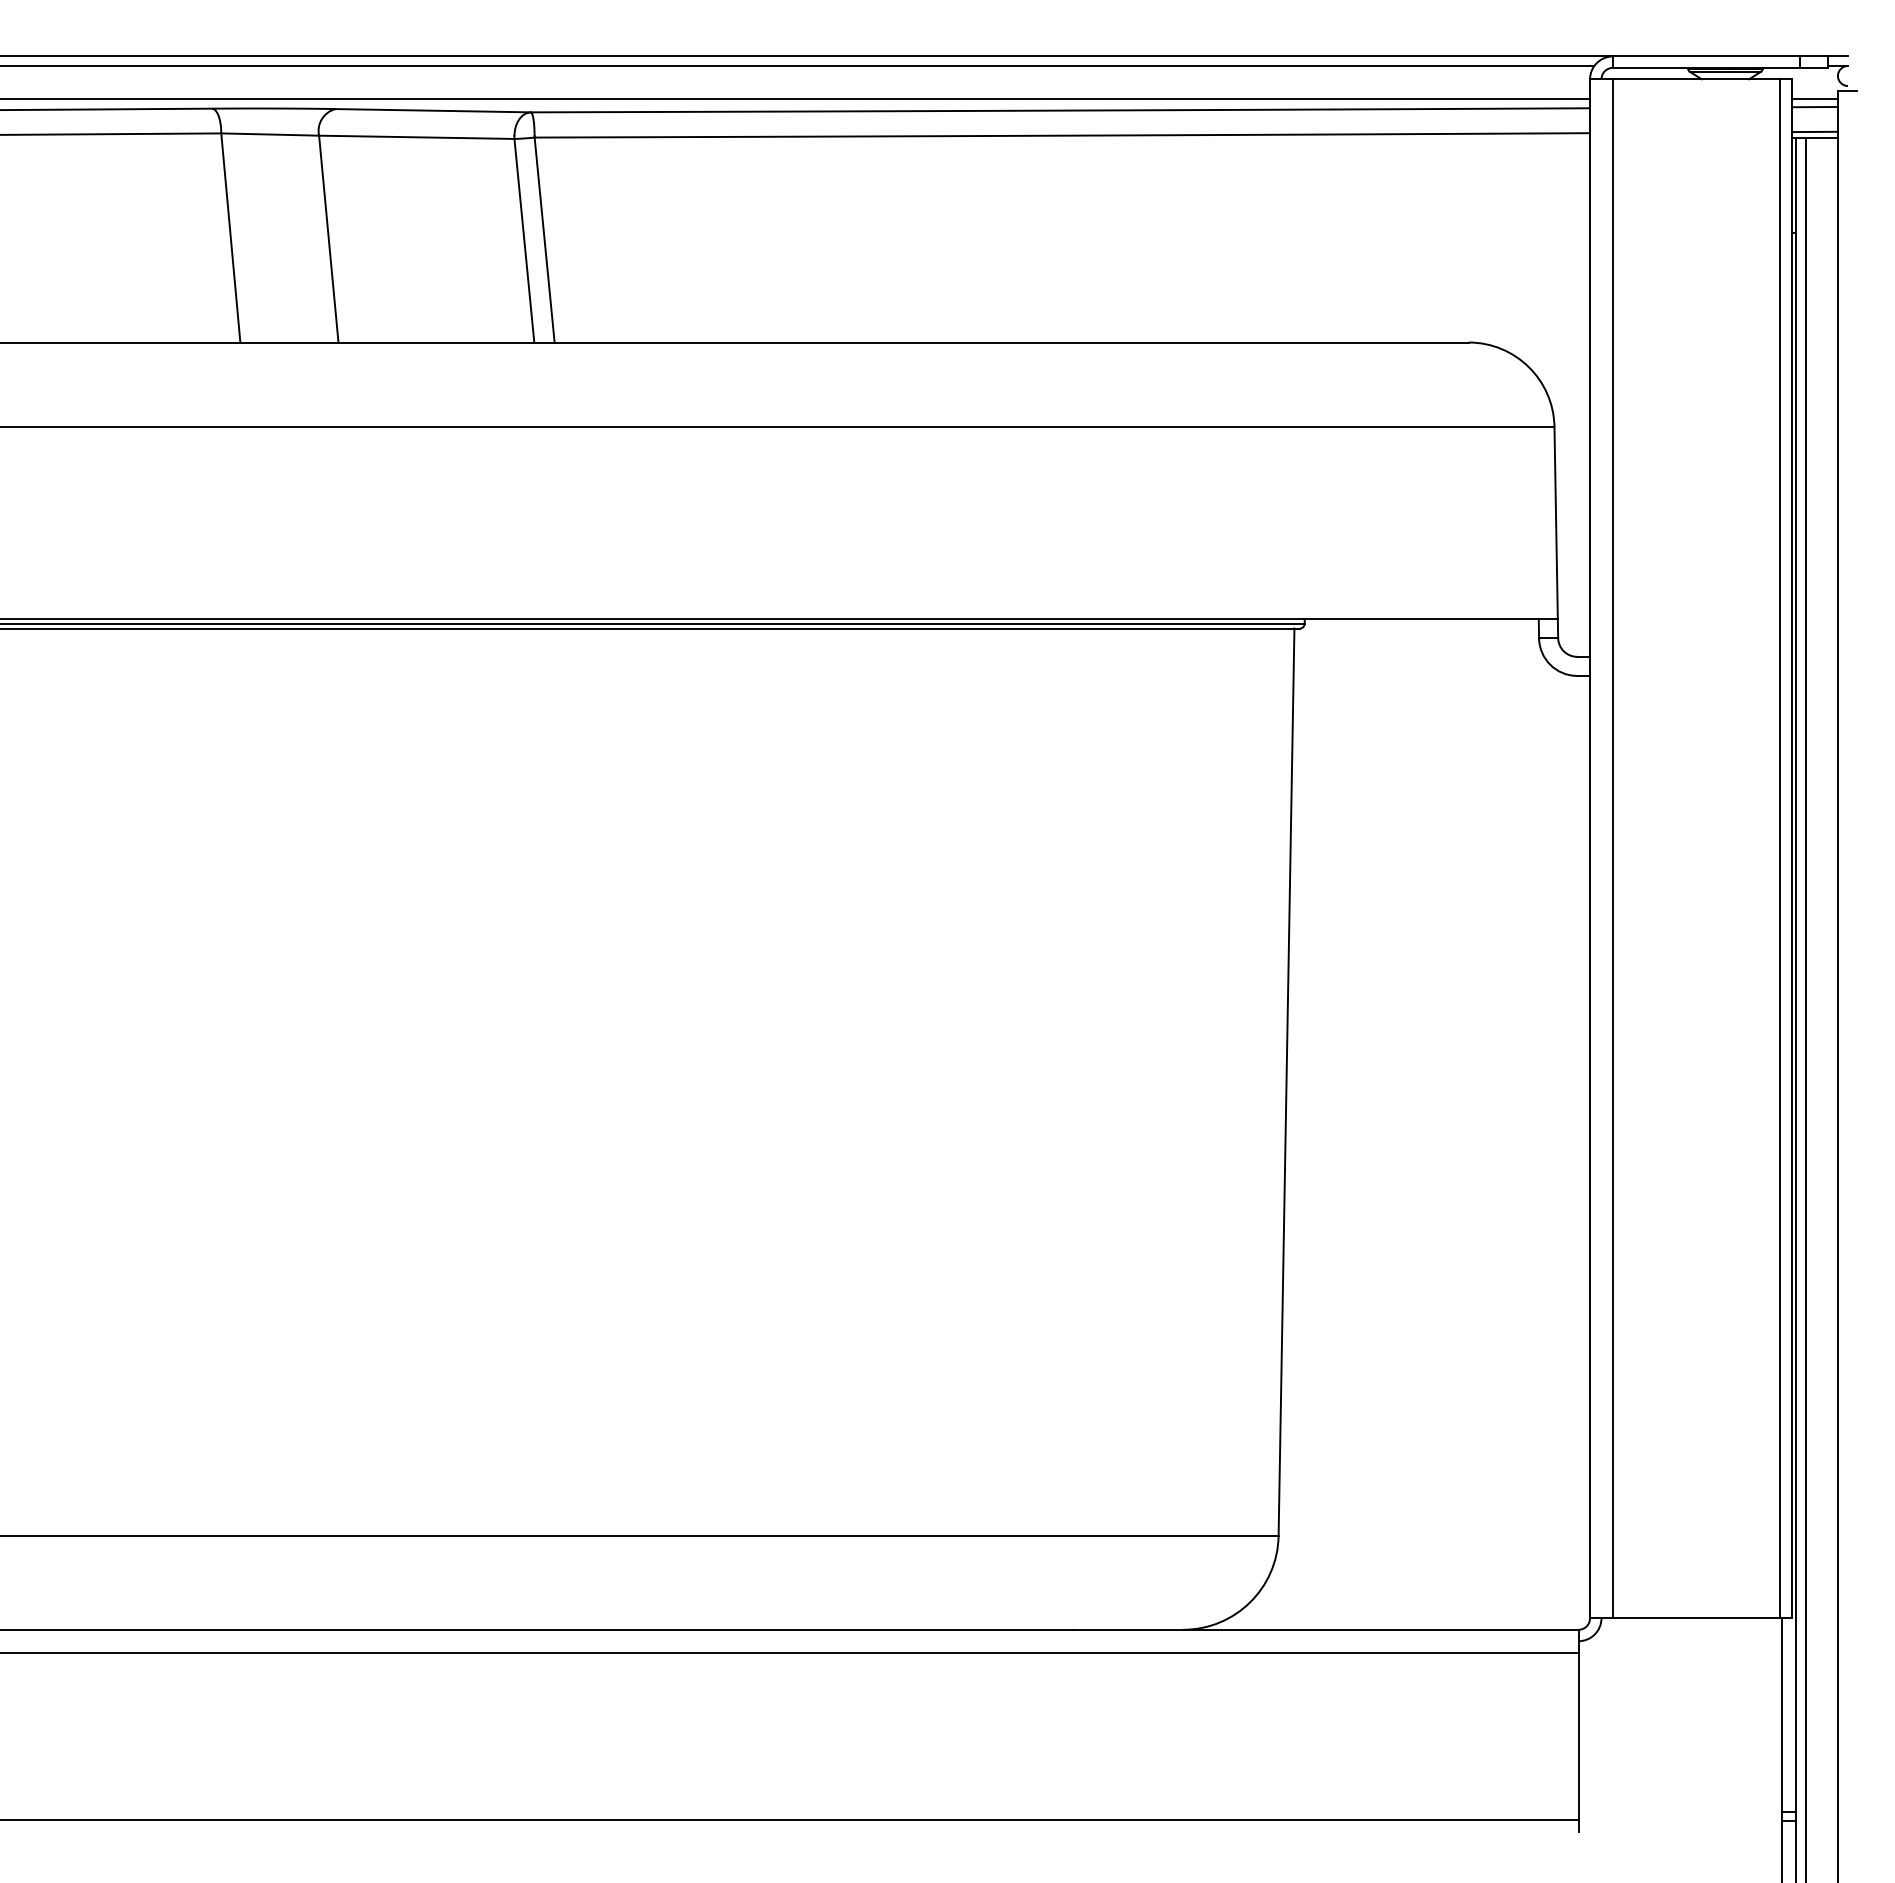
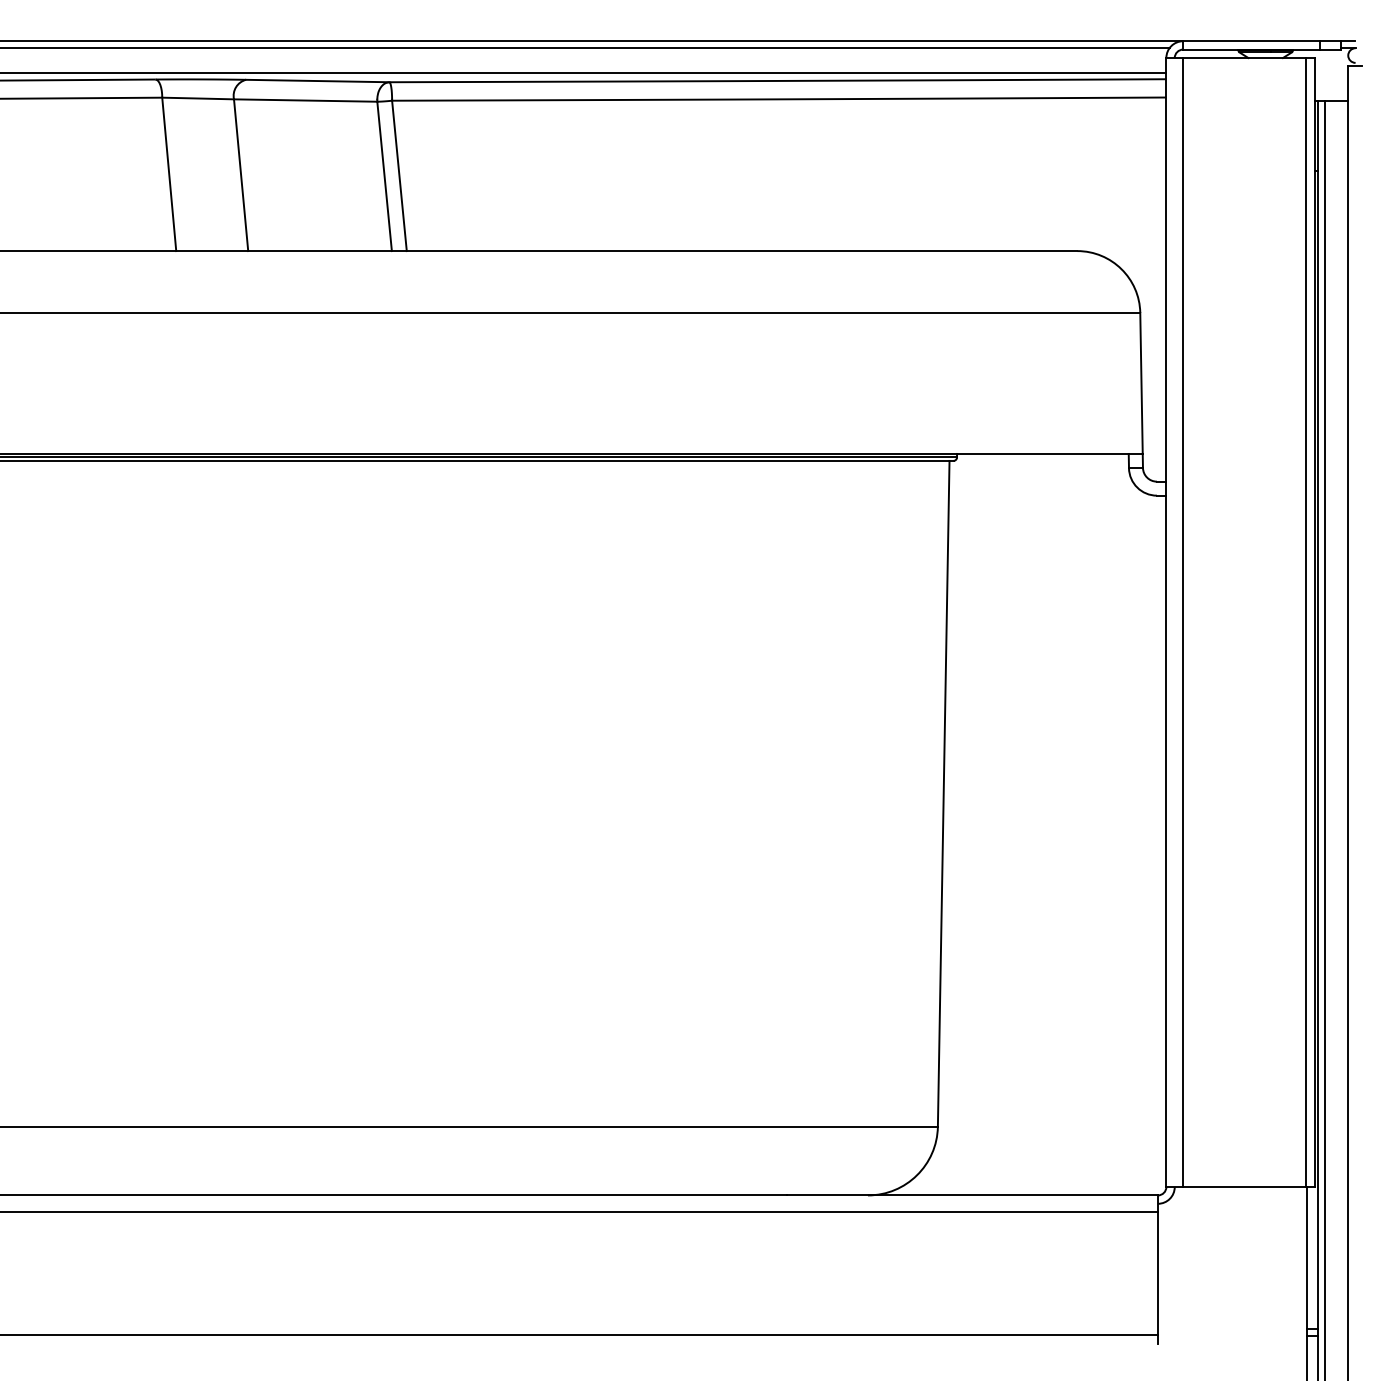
line: (1814, 99) -> (1331, 72), removed
line: (1814, 106) -> (1331, 77), removed
line: (1814, 131) -> (1331, 96), removed

